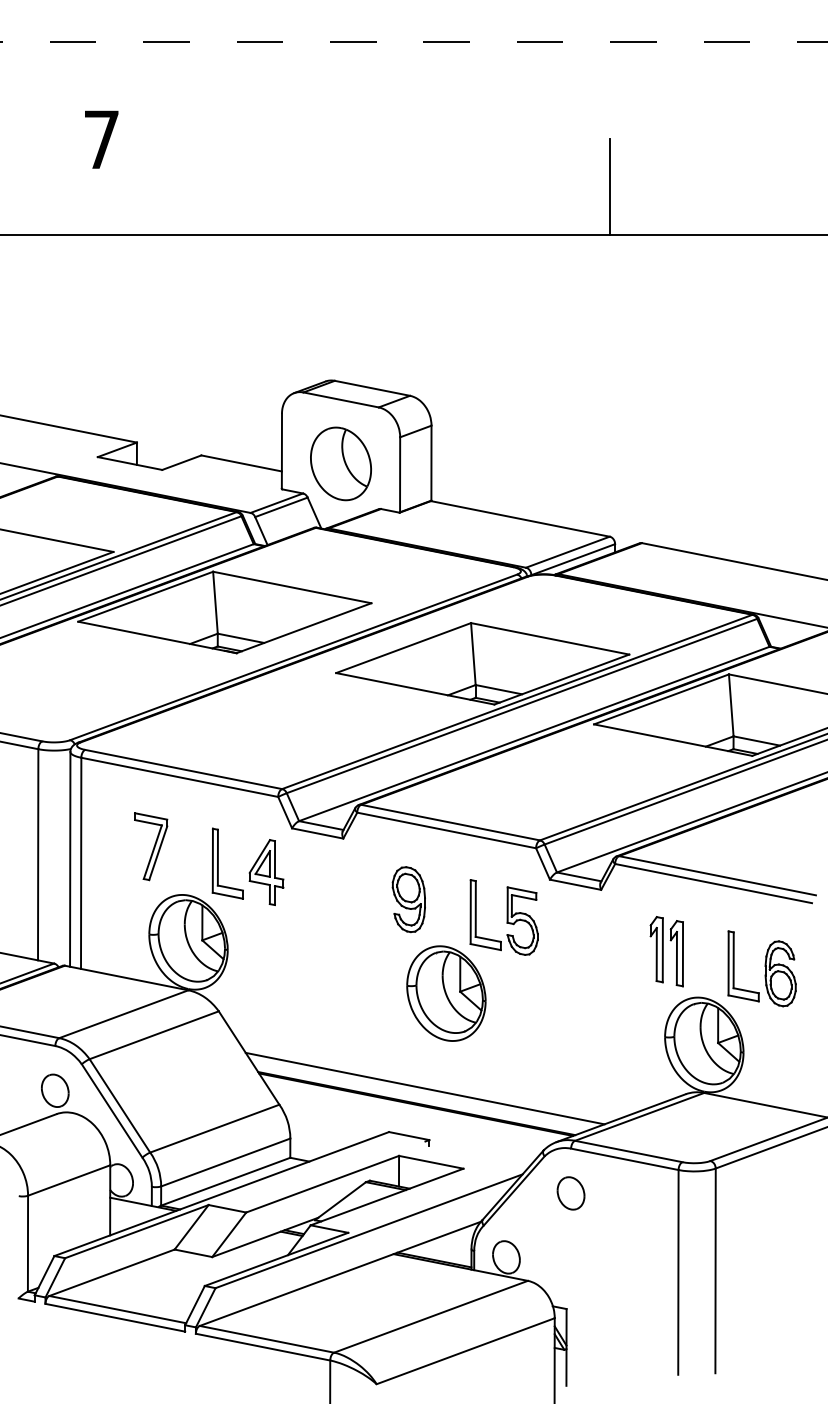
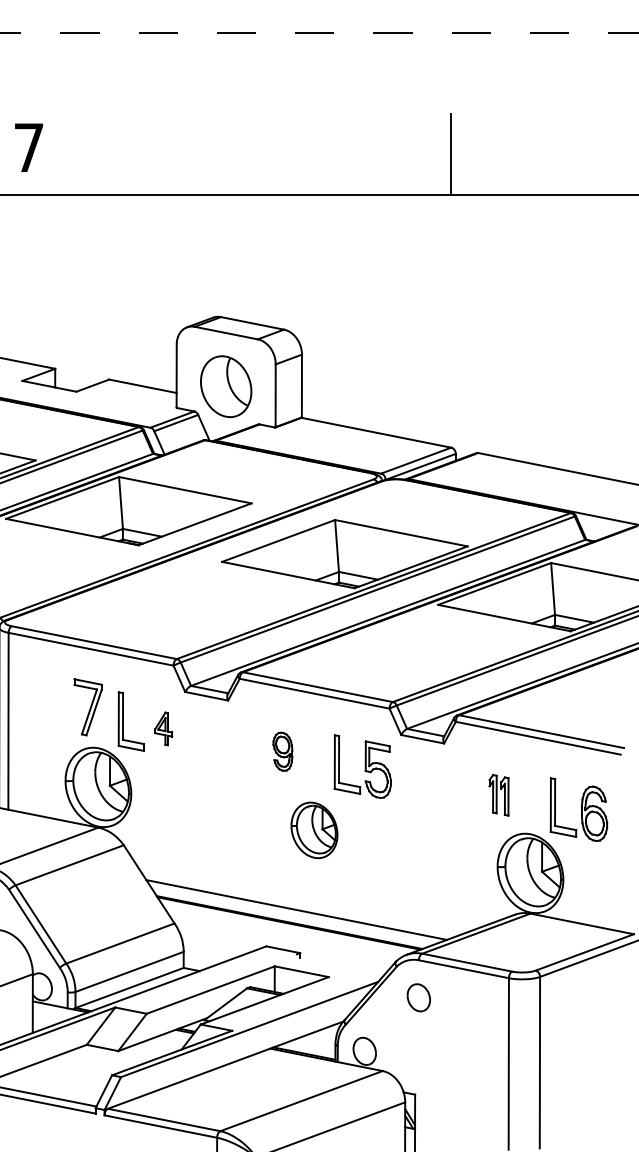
text: (101, 139) -> (28, 147), moved
part: (151, 846) -> (88, 707), moved
part: (266, 872) -> (163, 728), size x0.6
part: (408, 899) -> (282, 751), size x0.7
part: (666, 951) -> (498, 795), size x0.7
part: (446, 993) -> (314, 830), size x0.7

